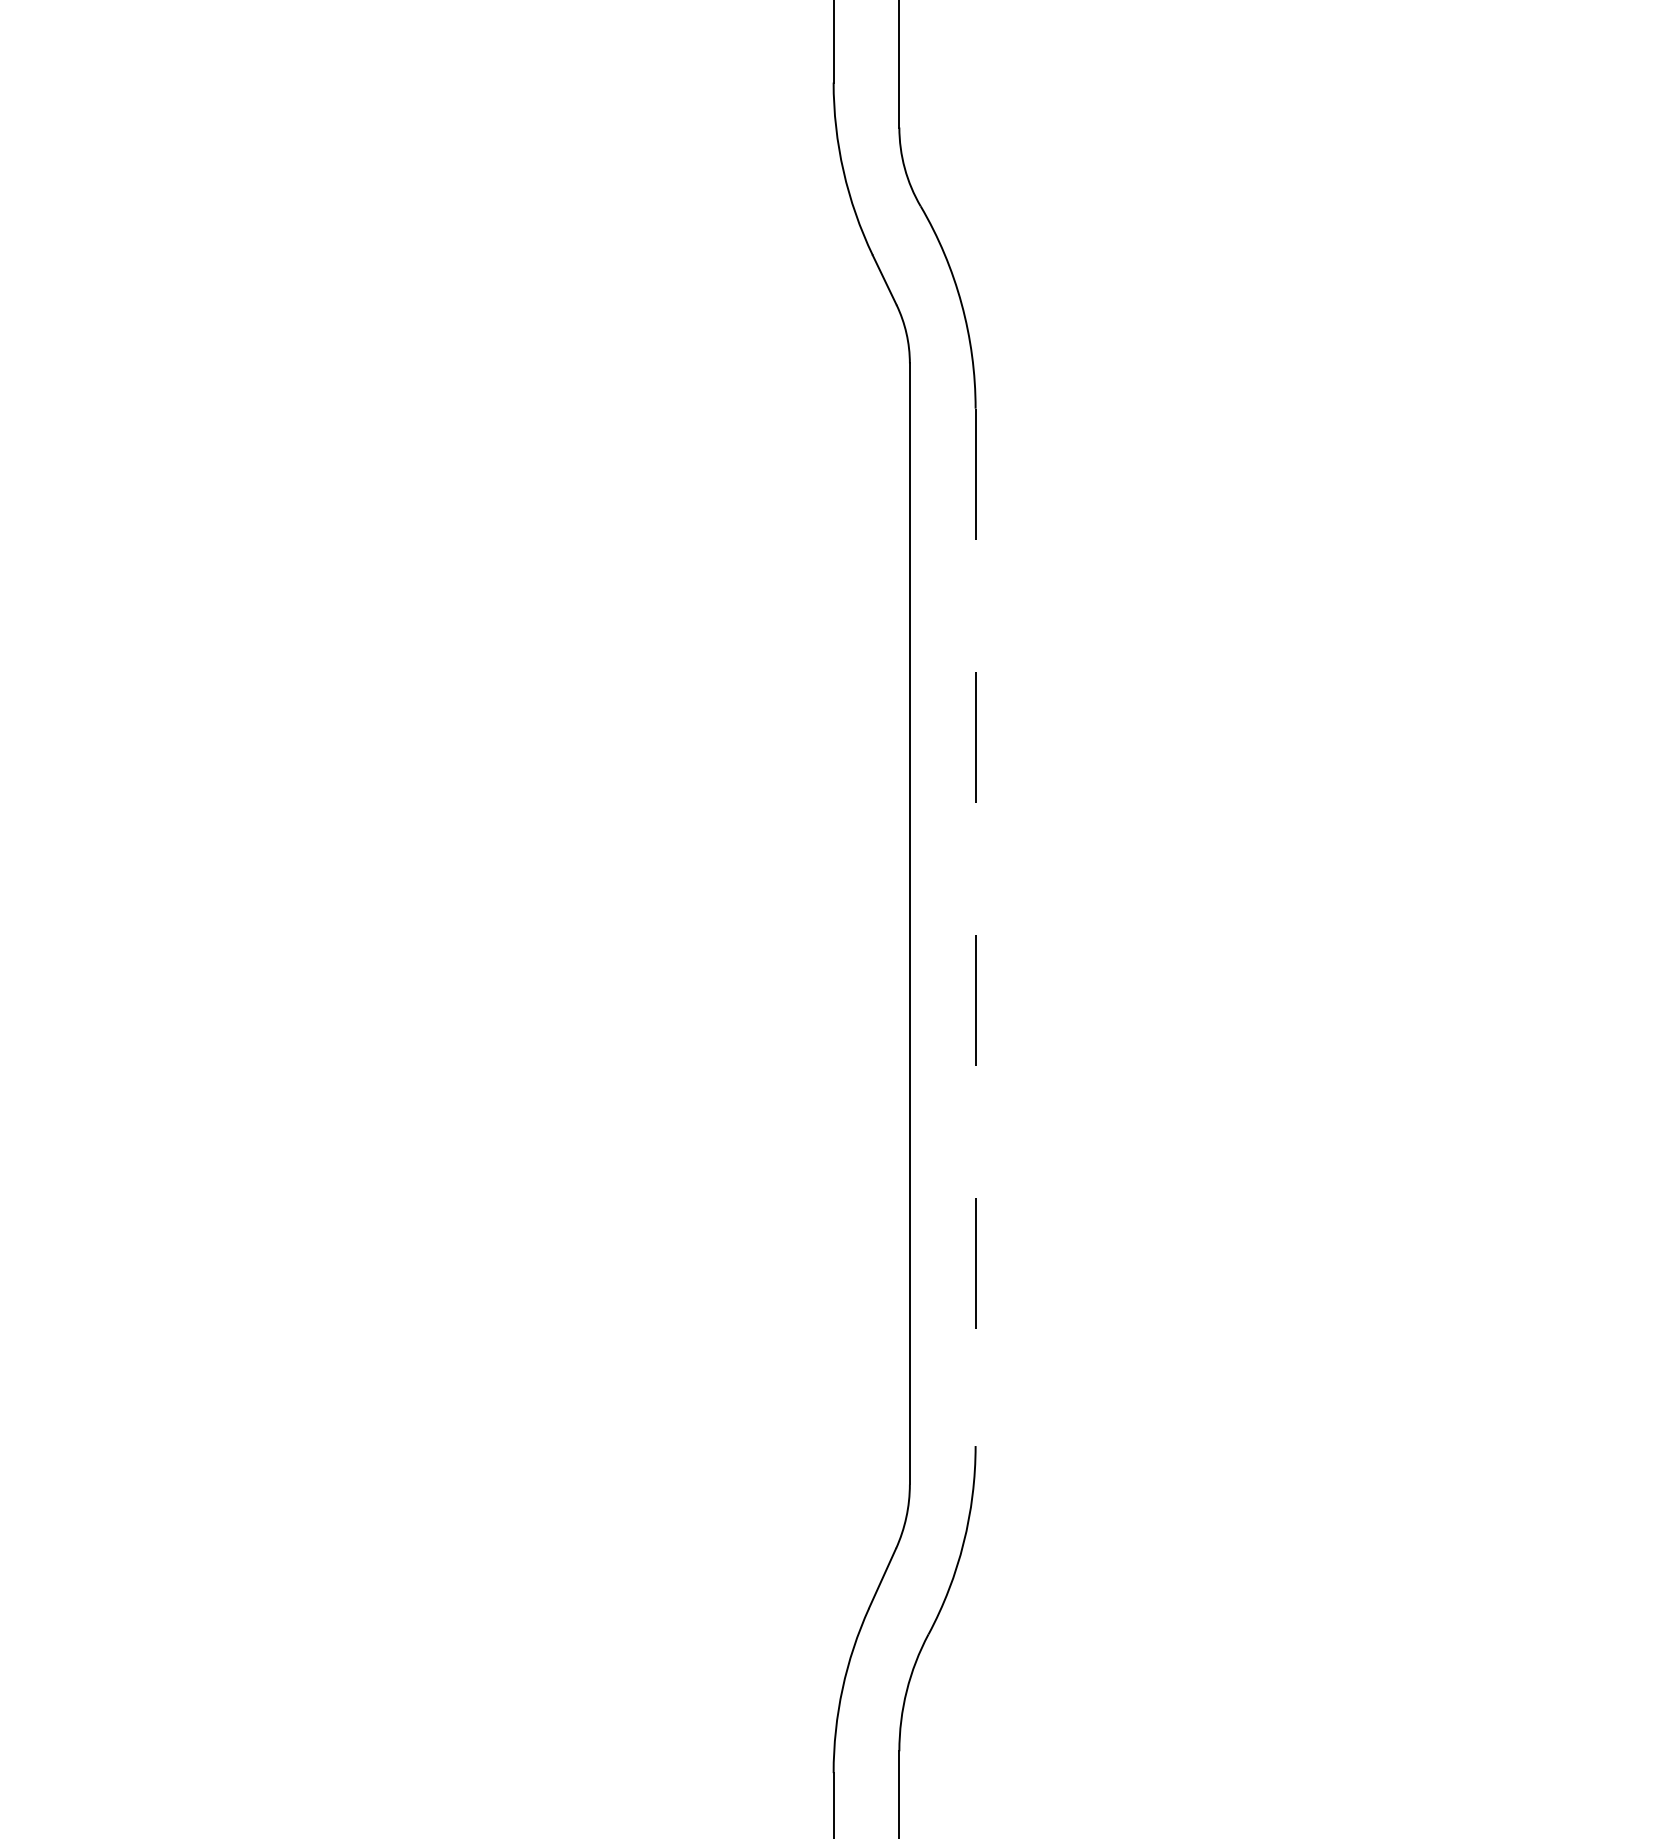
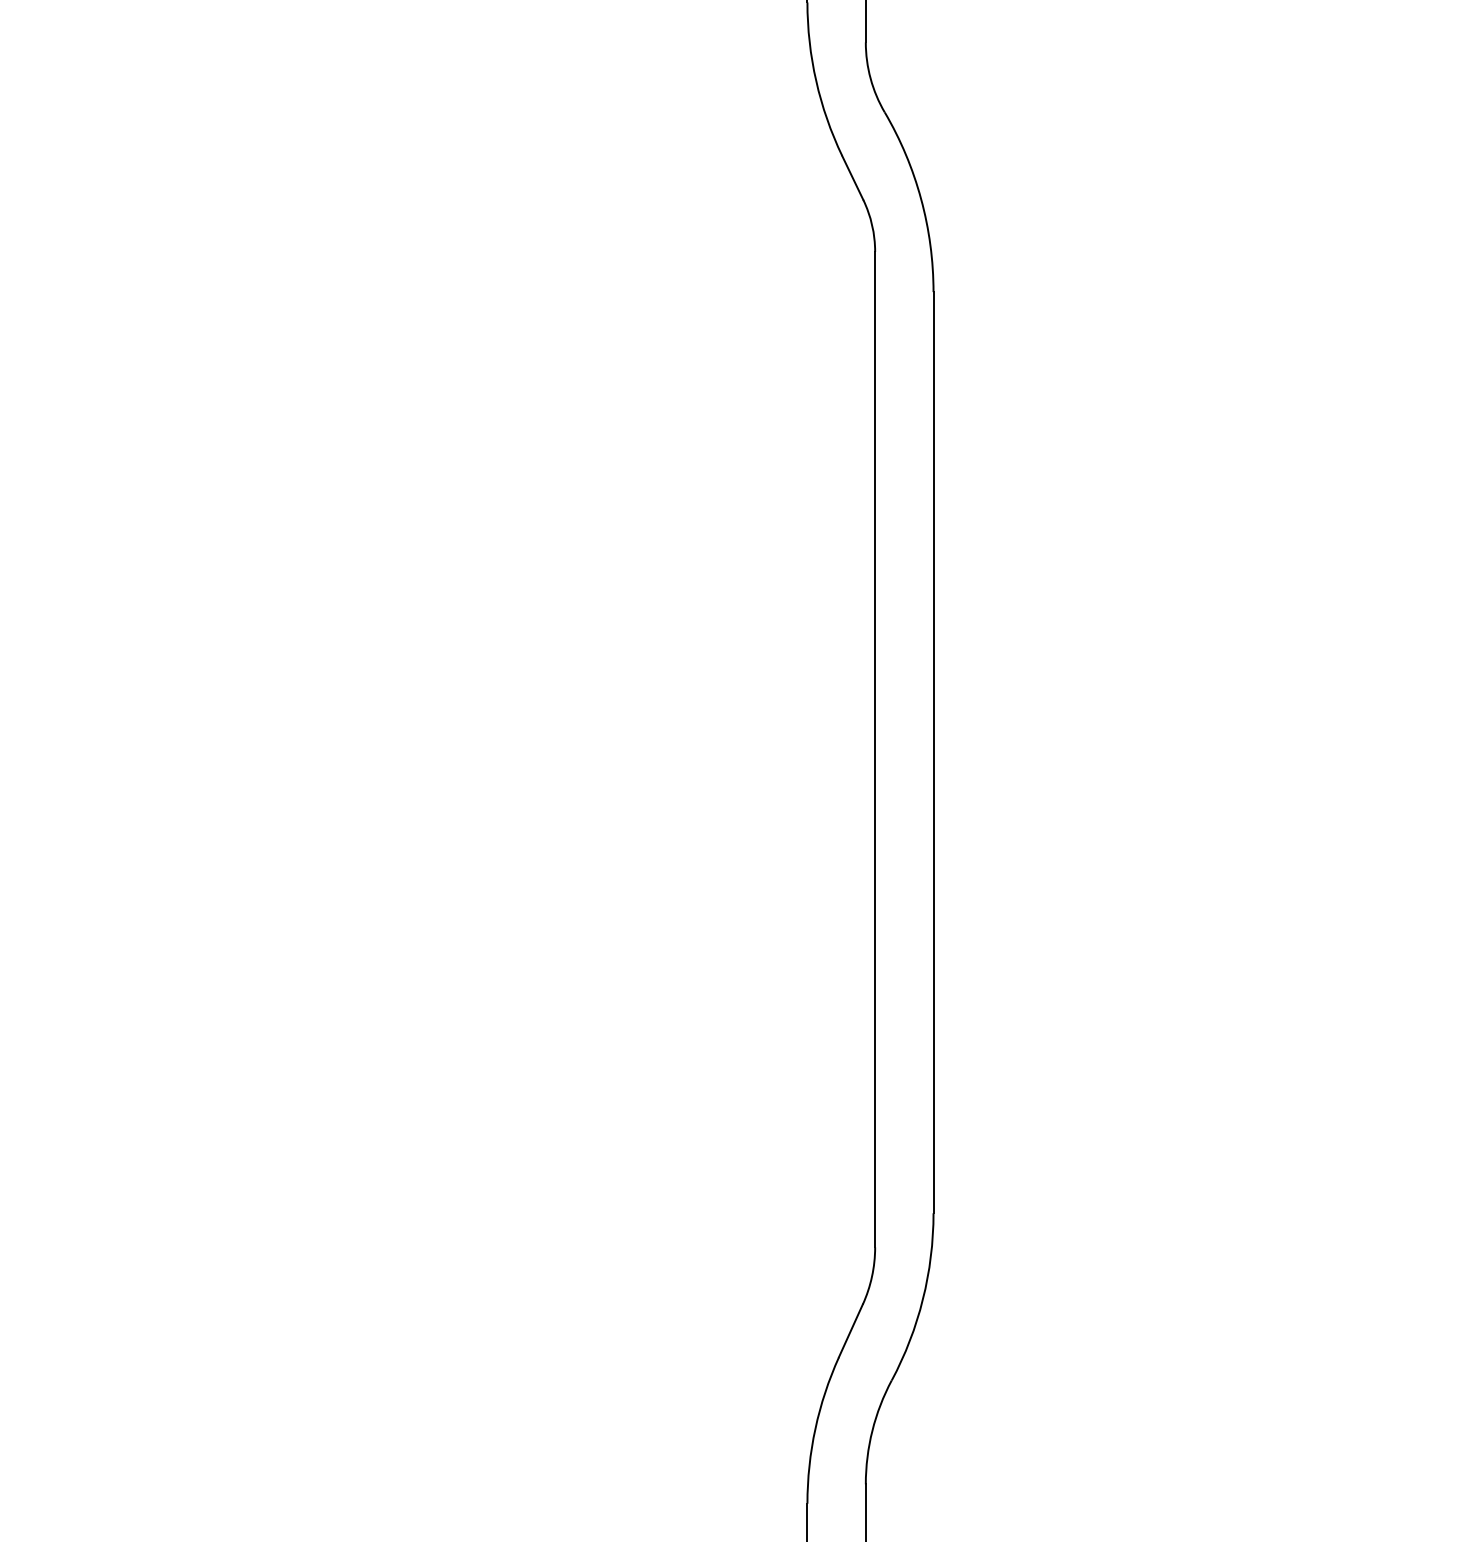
line: (975, 927) -> (933, 752), dashed -> solid

